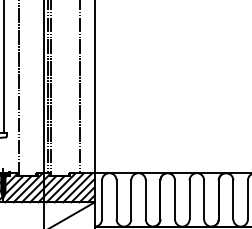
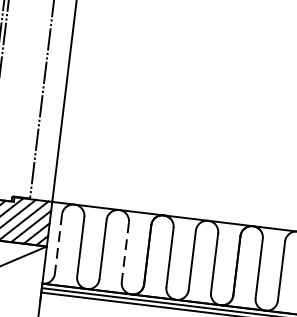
line: (102, 200) -> (59, 245), solid -> dashed
line: (145, 200) -> (124, 253), solid -> dashed

